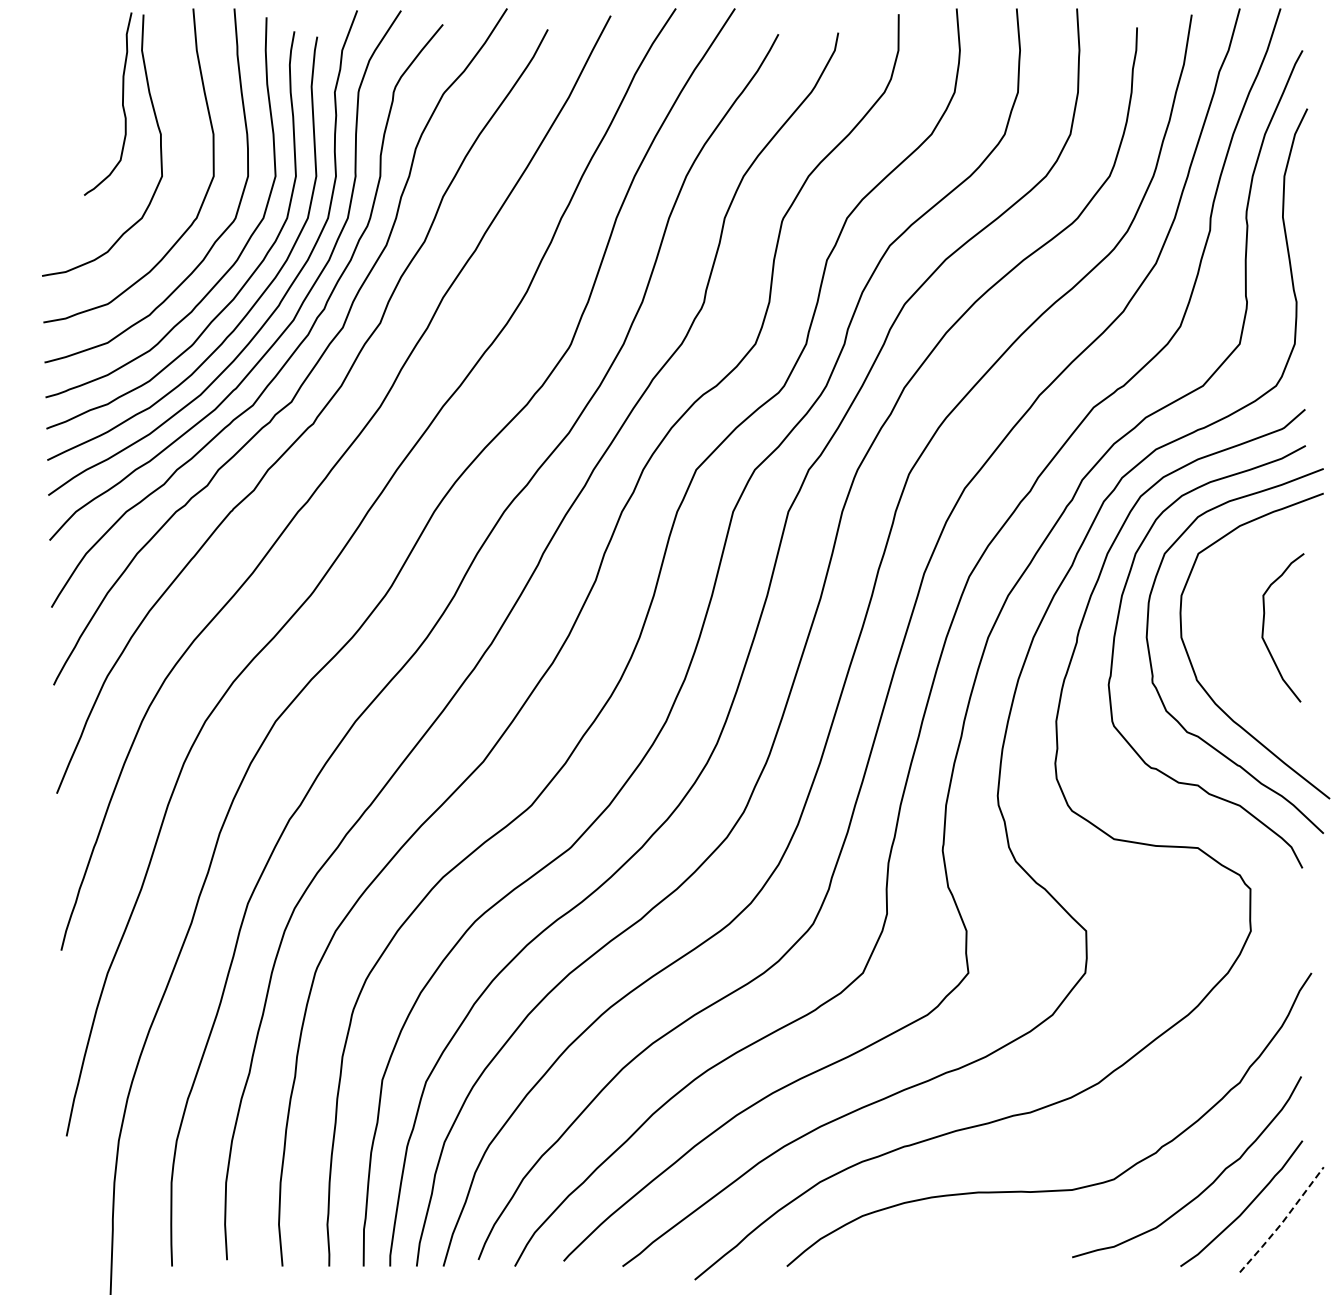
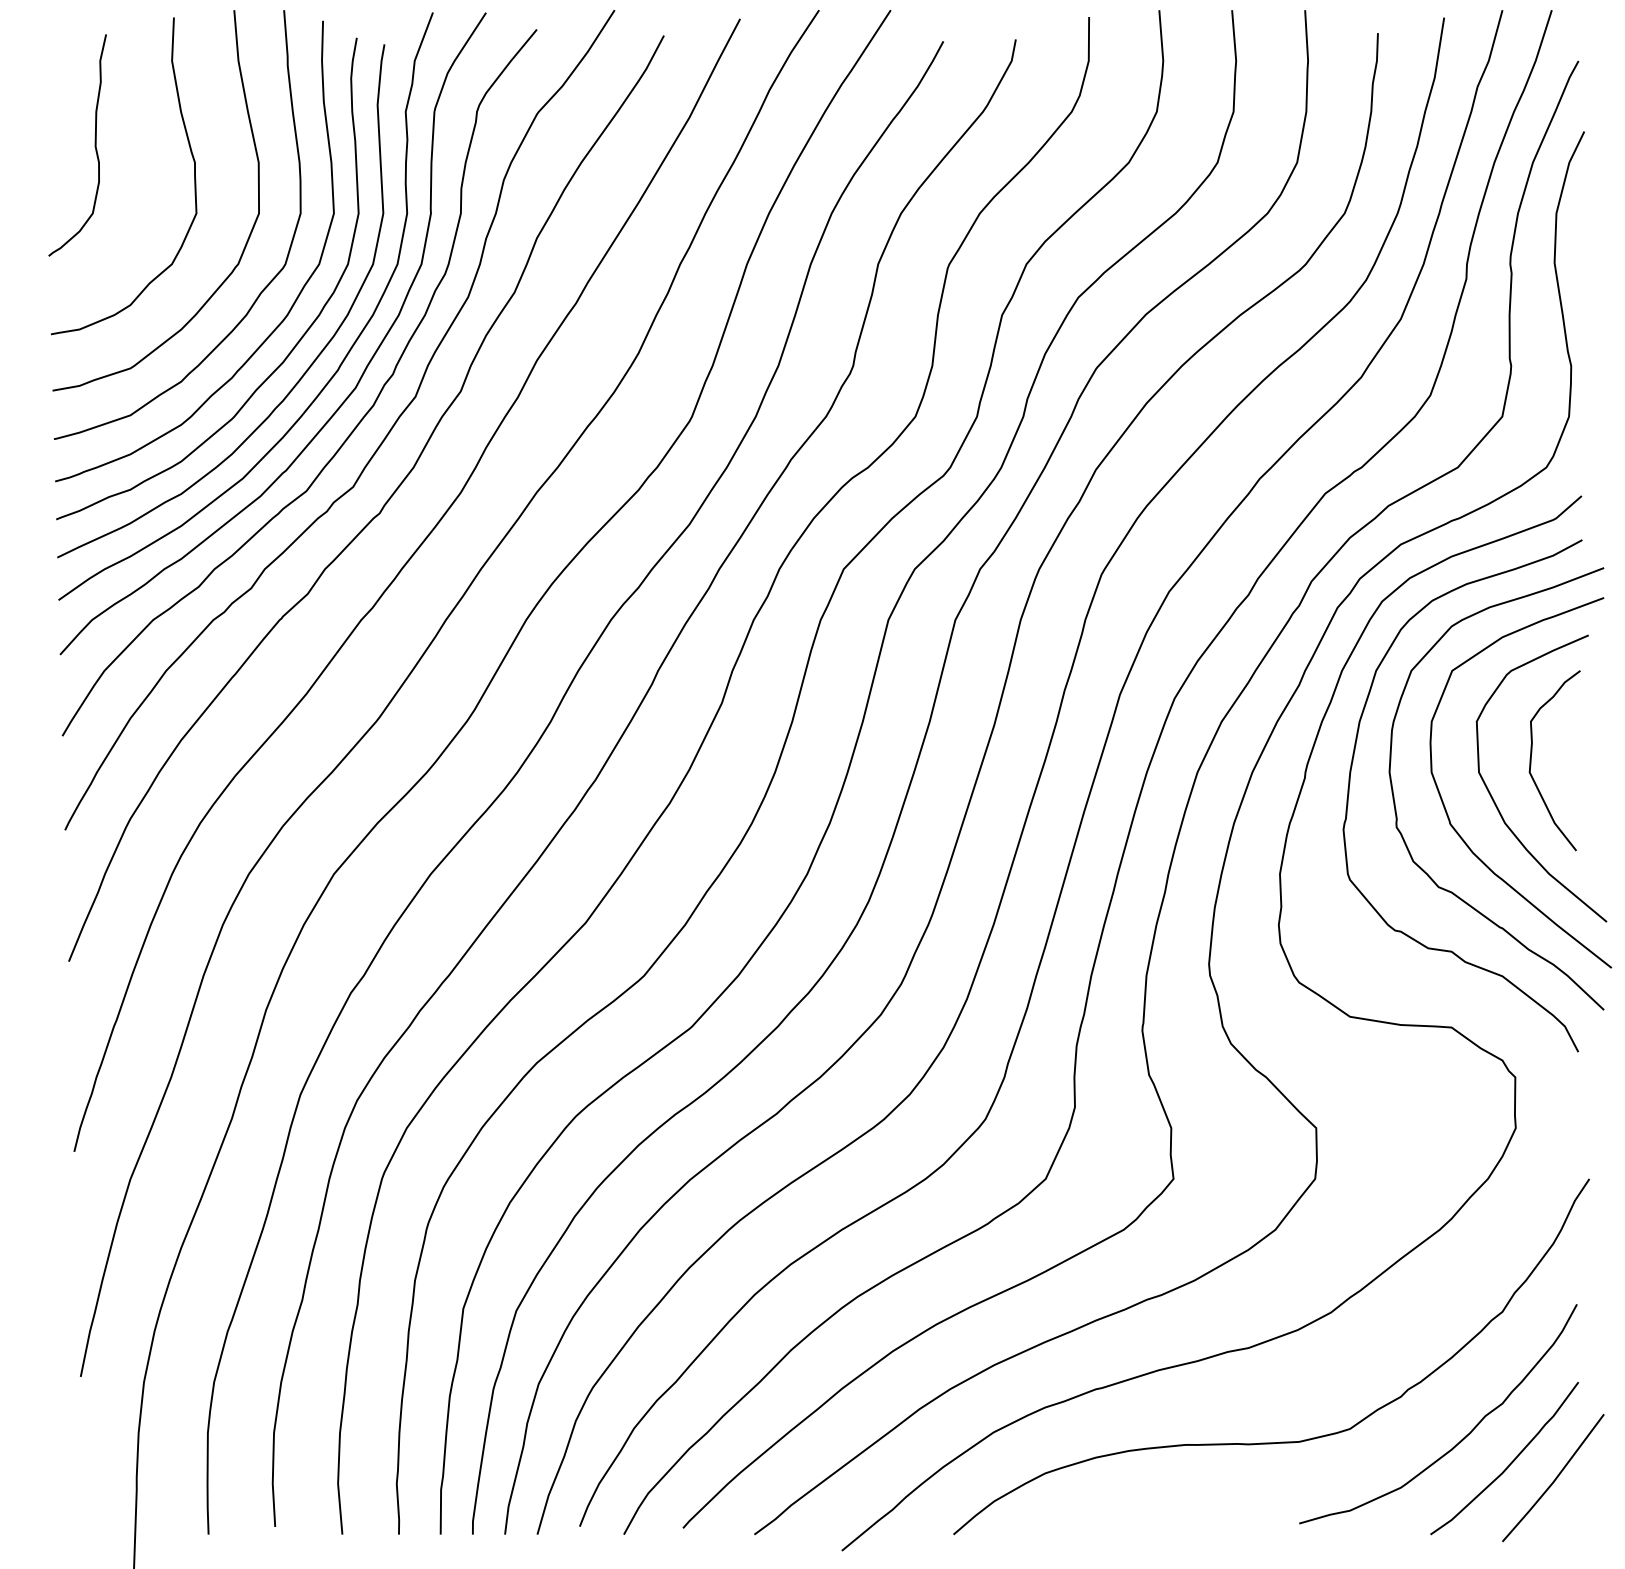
curve: (122, 103) -> (95, 144), moved
curve: (1233, 660) -> (1494, 800), added
line: (1283, 1221) -> (1555, 1480), dashed -> solid

